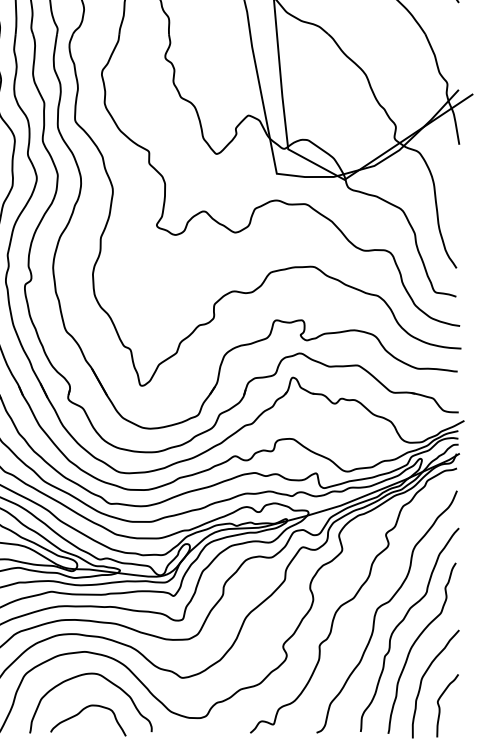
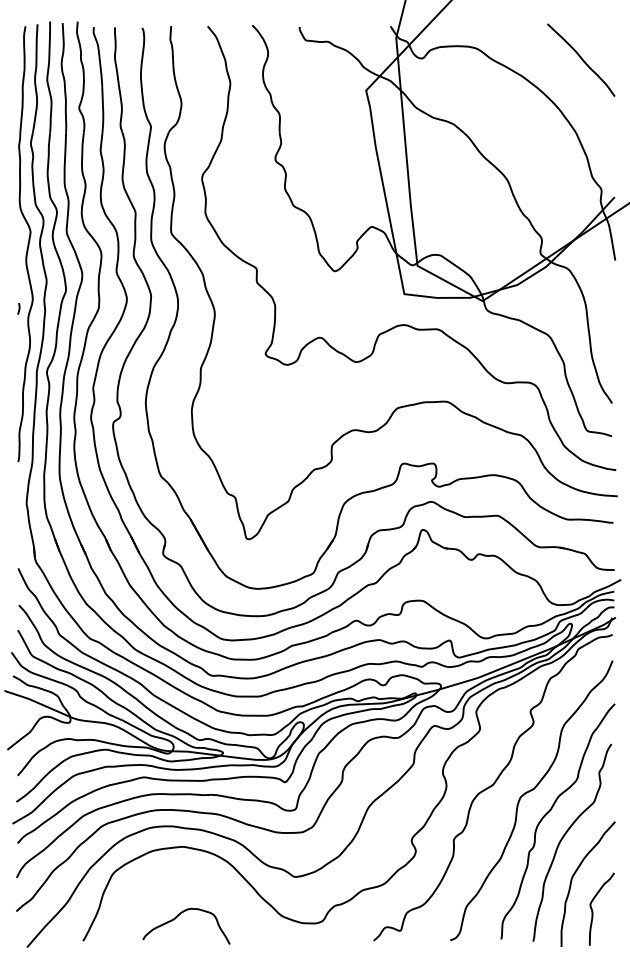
curve: (107, 680) -> (208, 880), removed

